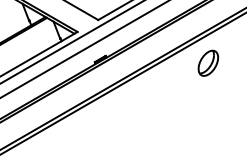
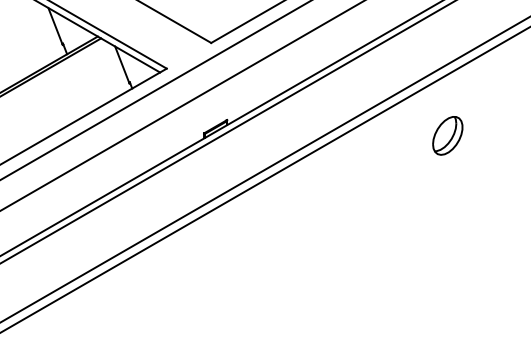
part: (207, 62) -> (446, 134), size x0.7

